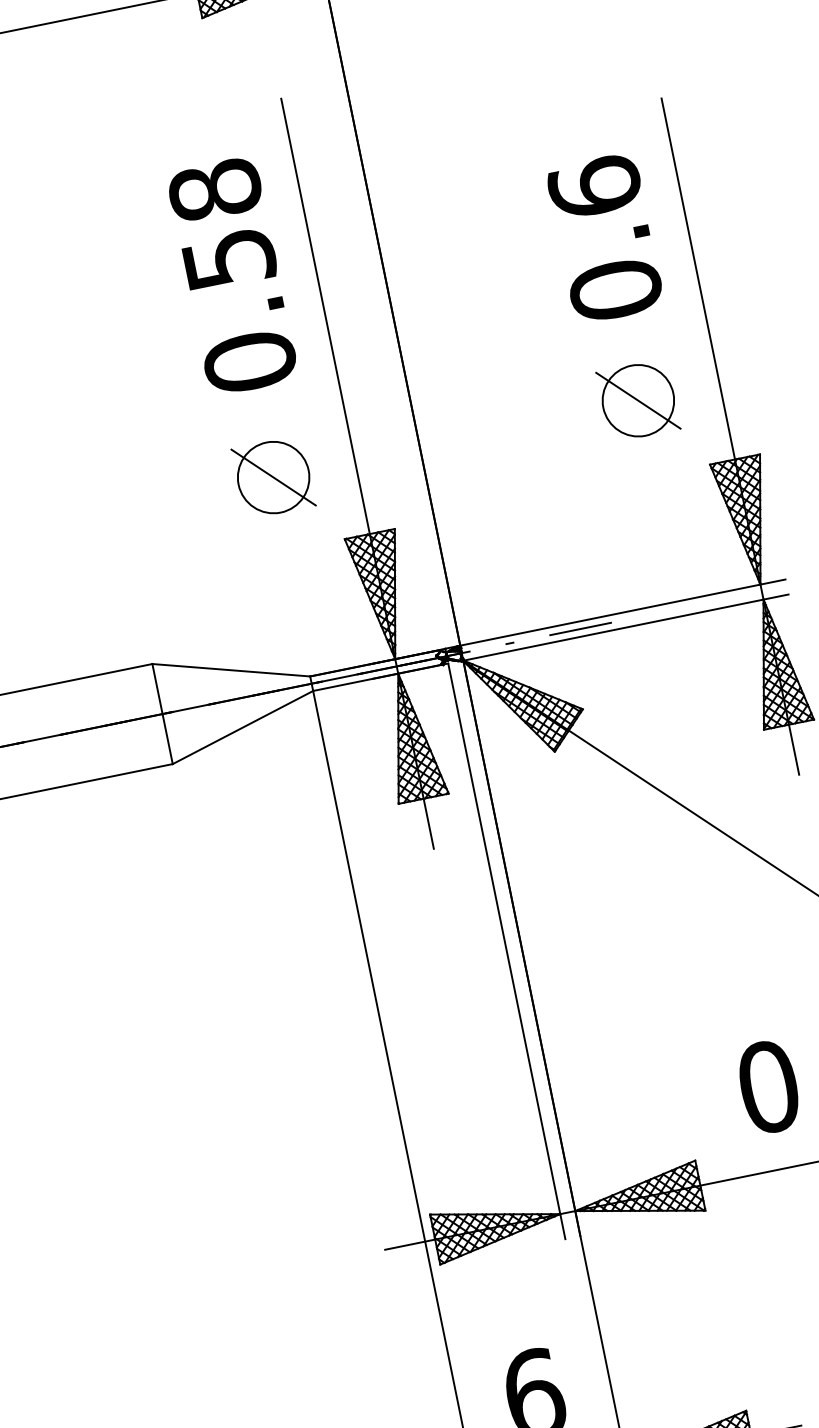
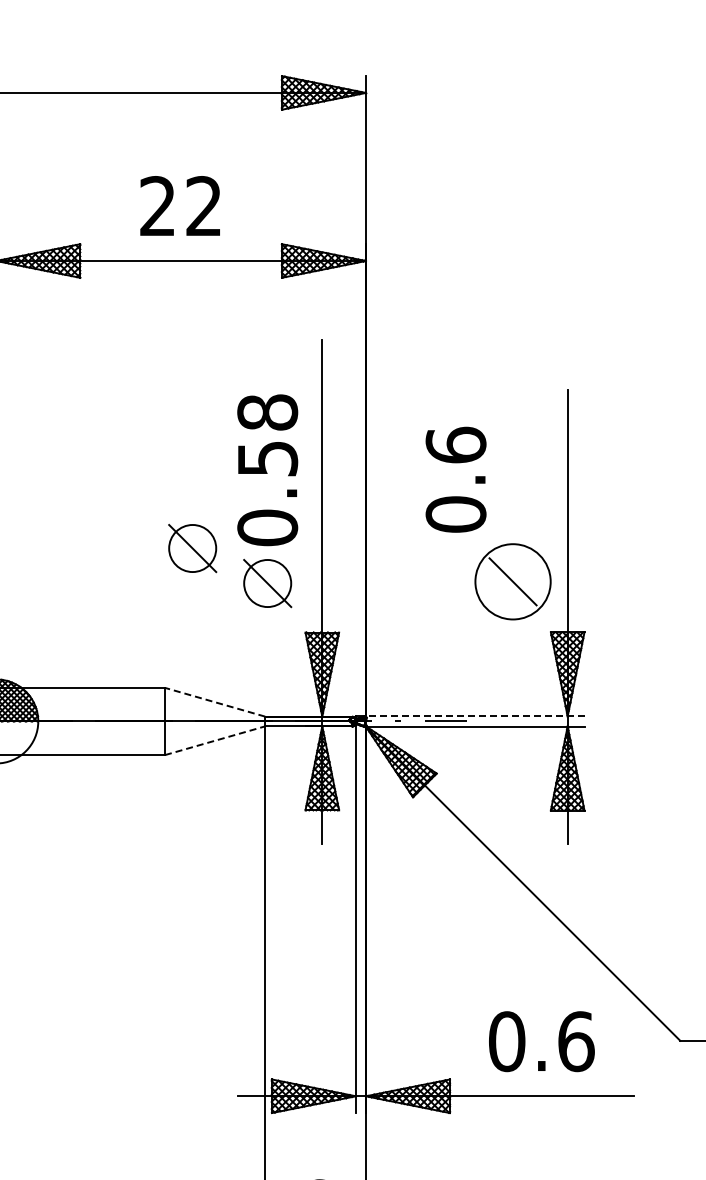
text: (604, 238) -> (455, 479), moved
text: (232, 276) -> (267, 470), moved
circle: (637, 400) -> (512, 581), size x1.6
part: (151, 448) -> (192, 548), added
line: (620, 613) -> (473, 716), solid -> dashed
line: (230, 670) -> (214, 702), solid -> dashed
line: (243, 727) -> (215, 740), solid -> dashed

